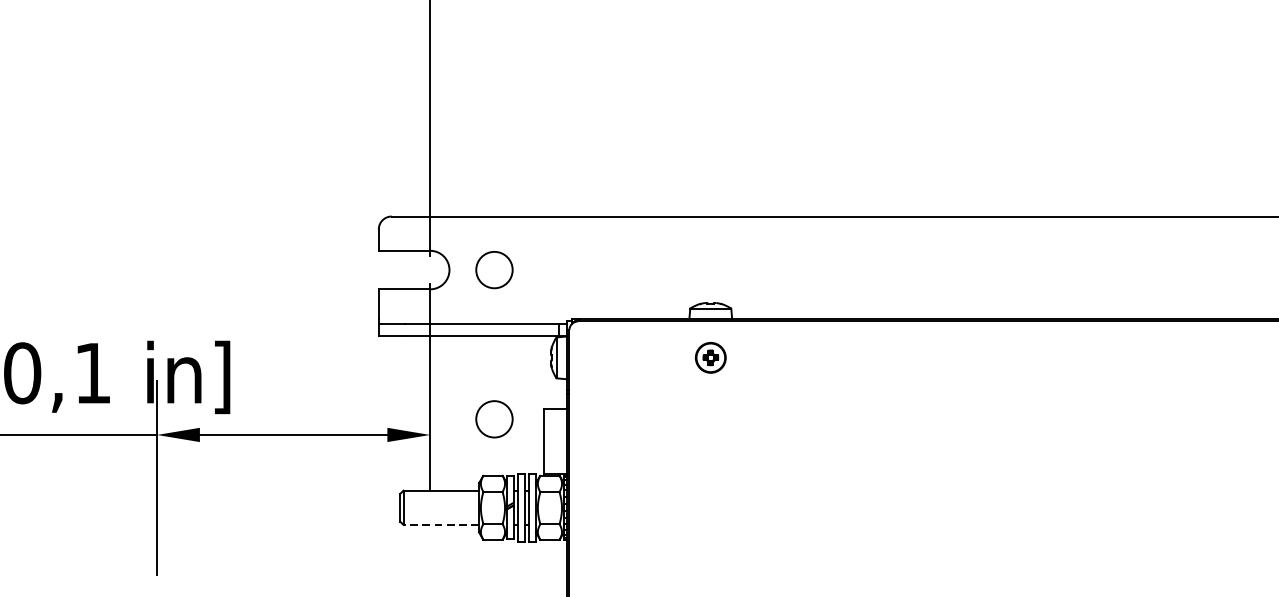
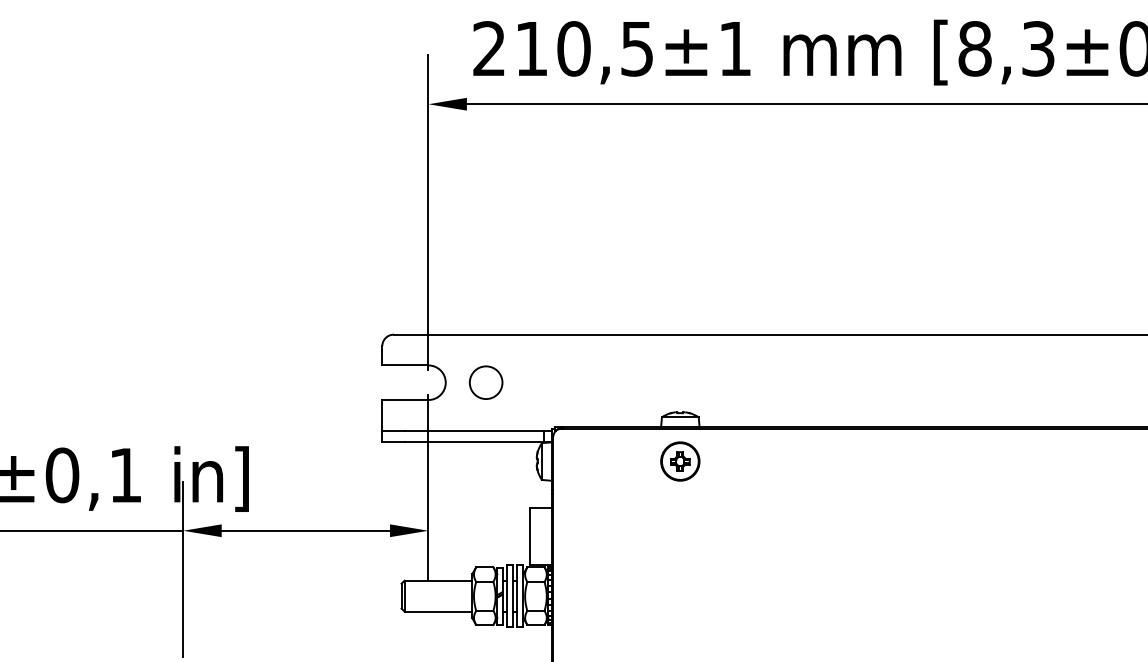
part: (710, 357) -> (680, 461), size x1.43
circle: (493, 419) -> (485, 516), removed
line: (441, 524) -> (438, 611), dashed -> solid

